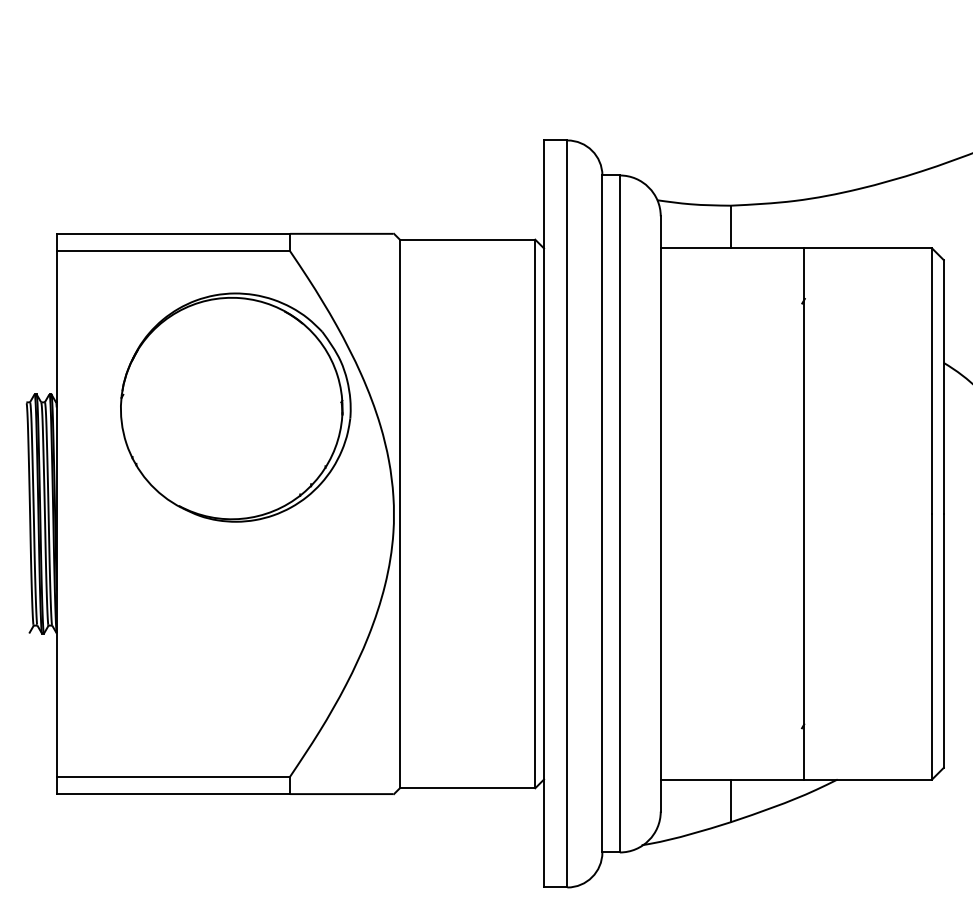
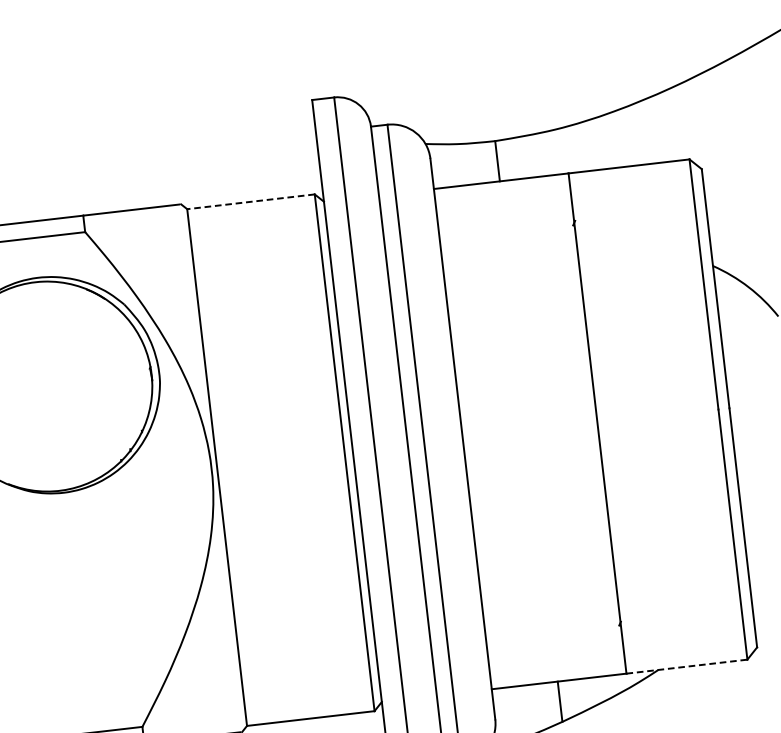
line: (467, 239) -> (250, 201), solid -> dashed
line: (868, 779) -> (687, 666), solid -> dashed

